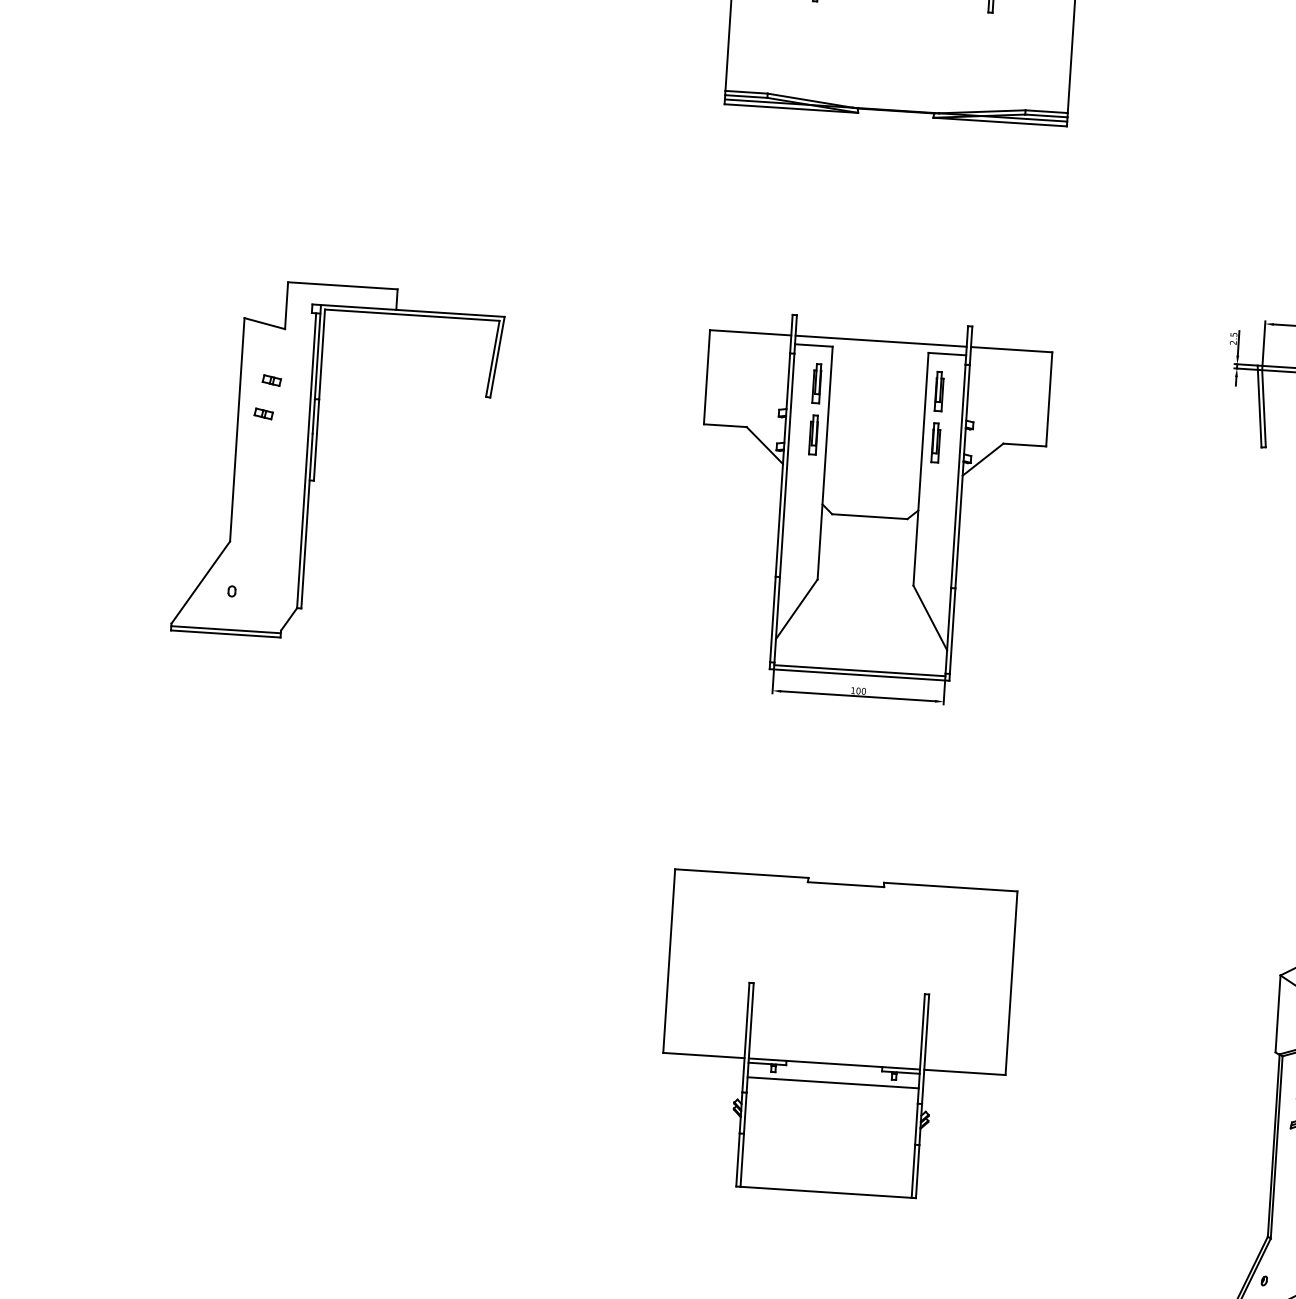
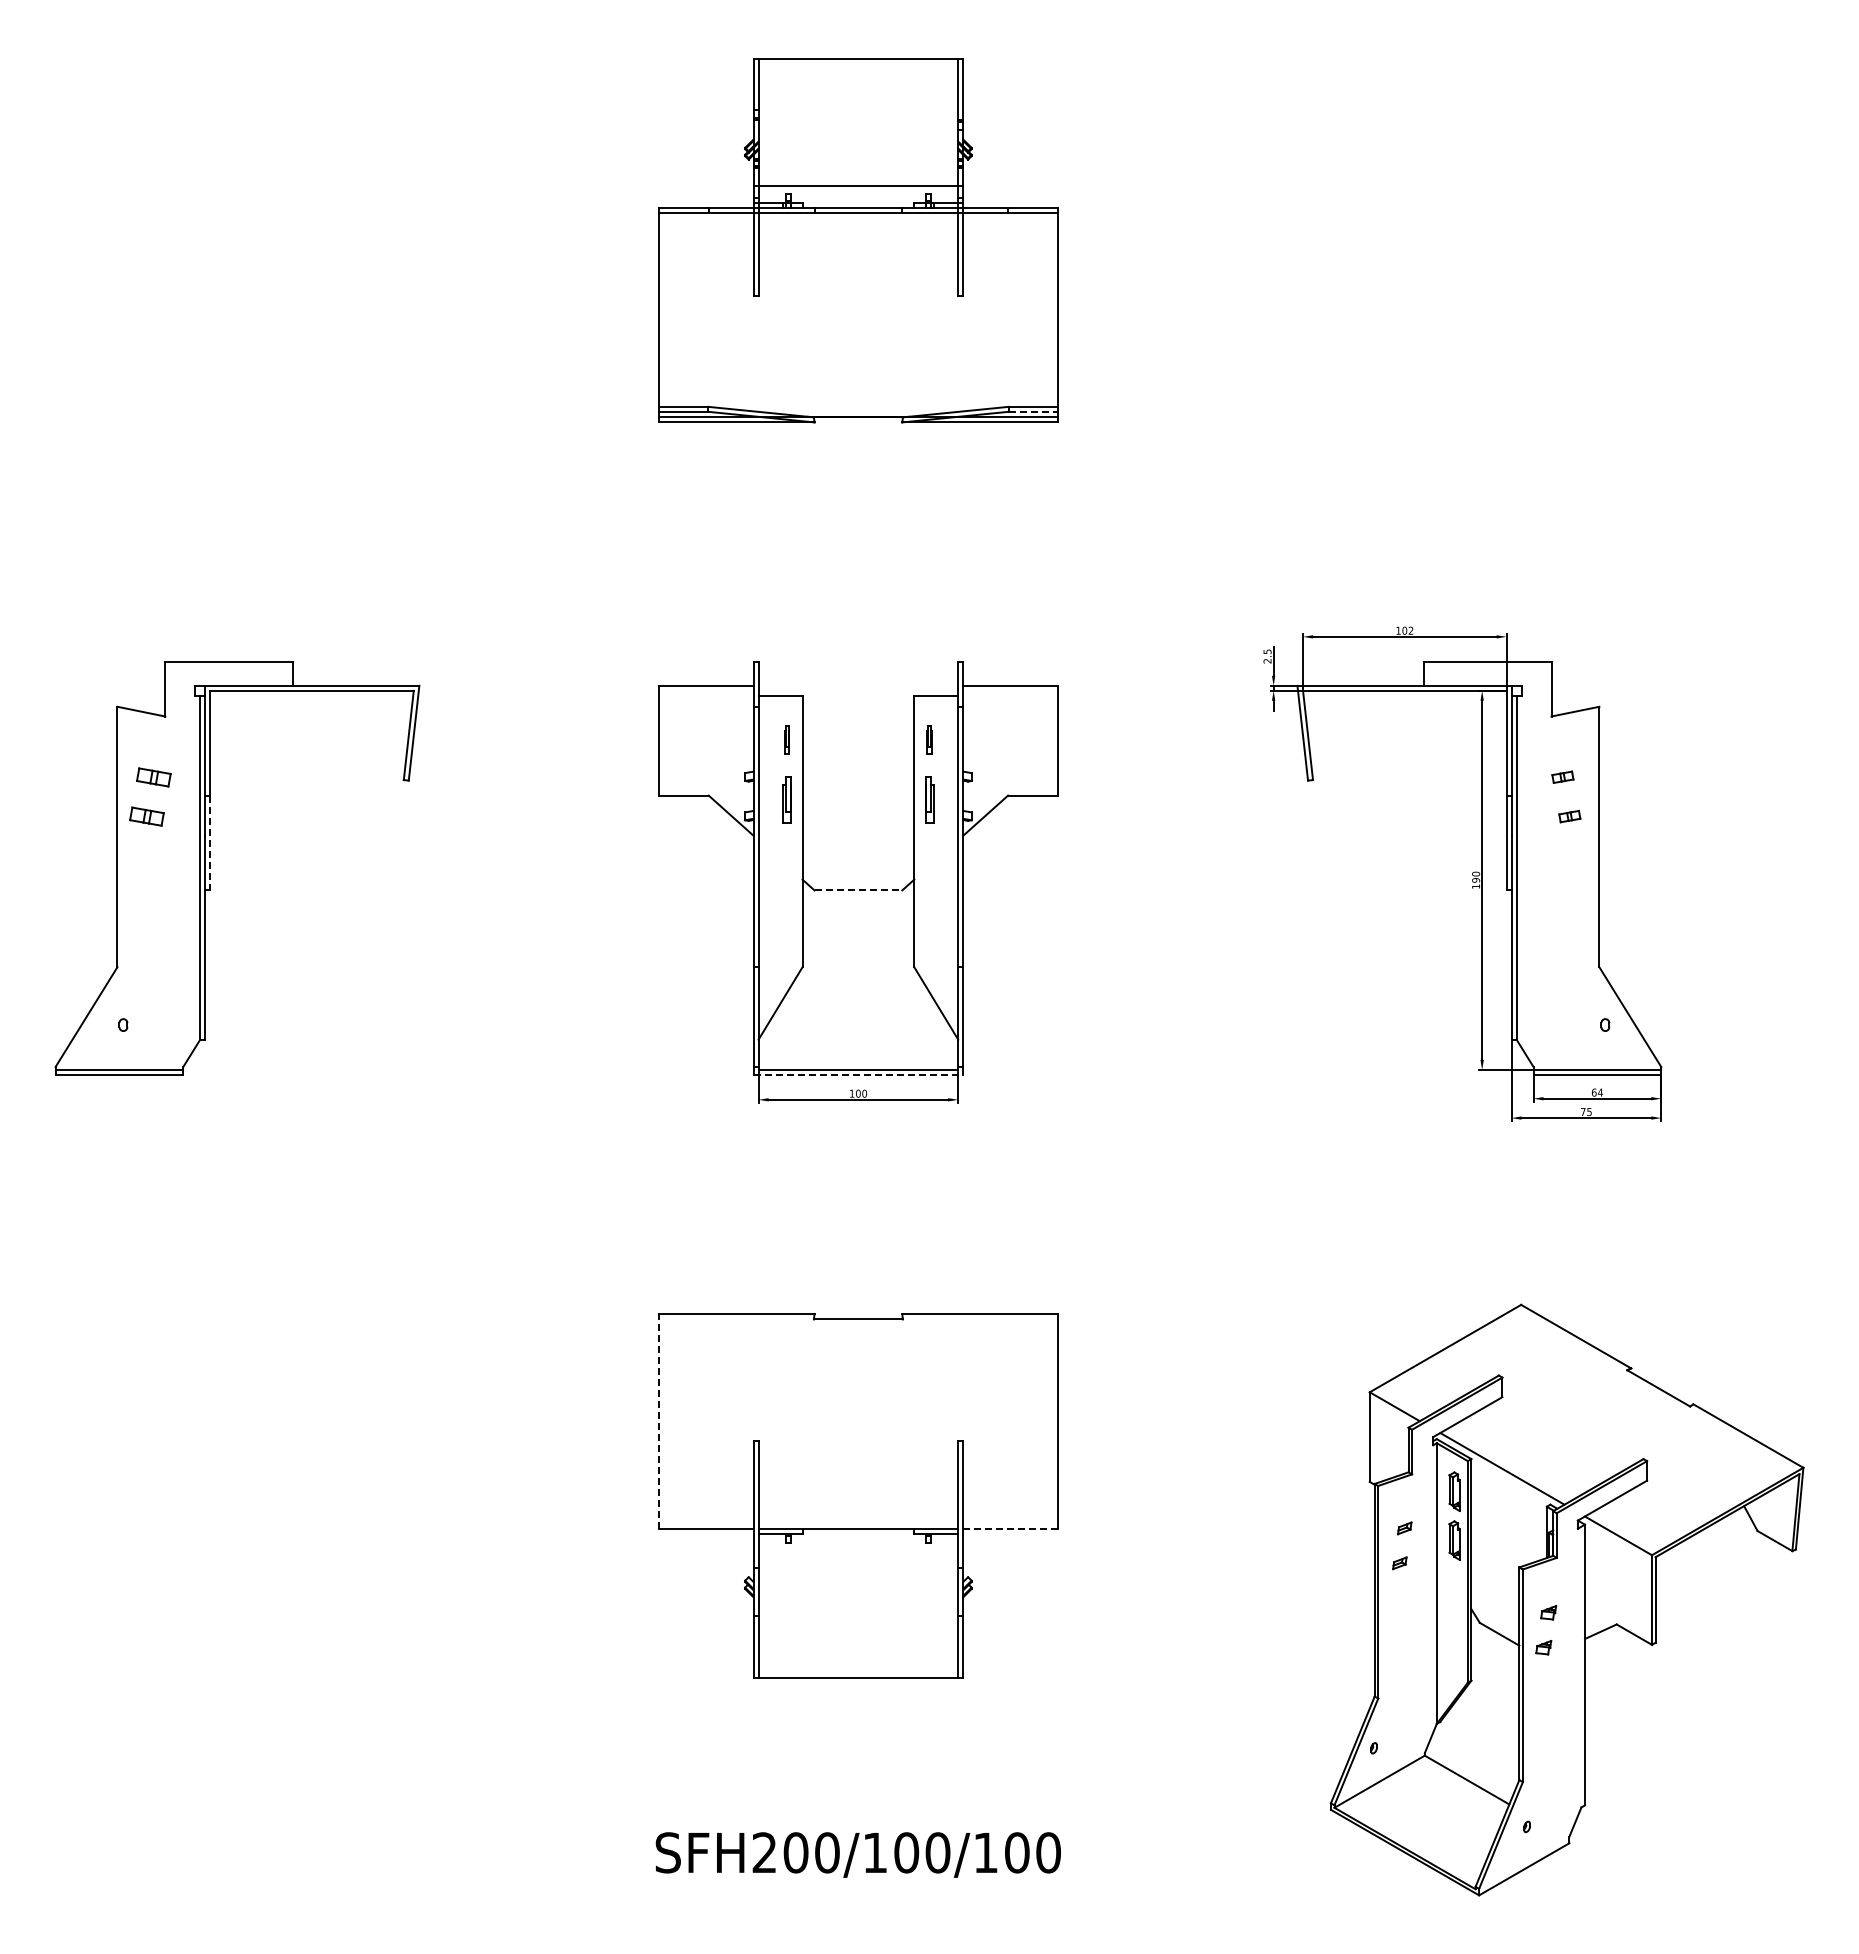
line: (1046, 115) -> (1033, 411), solid -> dashed
line: (881, 340) -> (858, 685), removed
part: (271, 379) -> (153, 776), size x1.6
part: (816, 383) -> (786, 739), size x0.6
part: (939, 391) -> (929, 739), size x0.6
part: (263, 413) -> (146, 816), size x1.6
line: (316, 440) -> (210, 843), solid -> dashed
line: (869, 516) -> (858, 890), solid -> dashed
line: (859, 674) -> (858, 1074), solid -> dashed
line: (668, 961) -> (658, 1421), solid -> dashed
line: (965, 1072) -> (1011, 1528), solid -> dashed
line: (833, 1082) -> (858, 1550), removed

